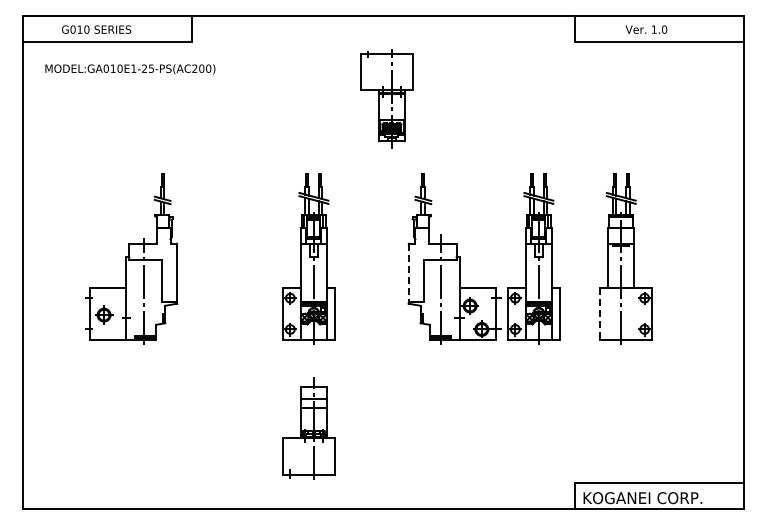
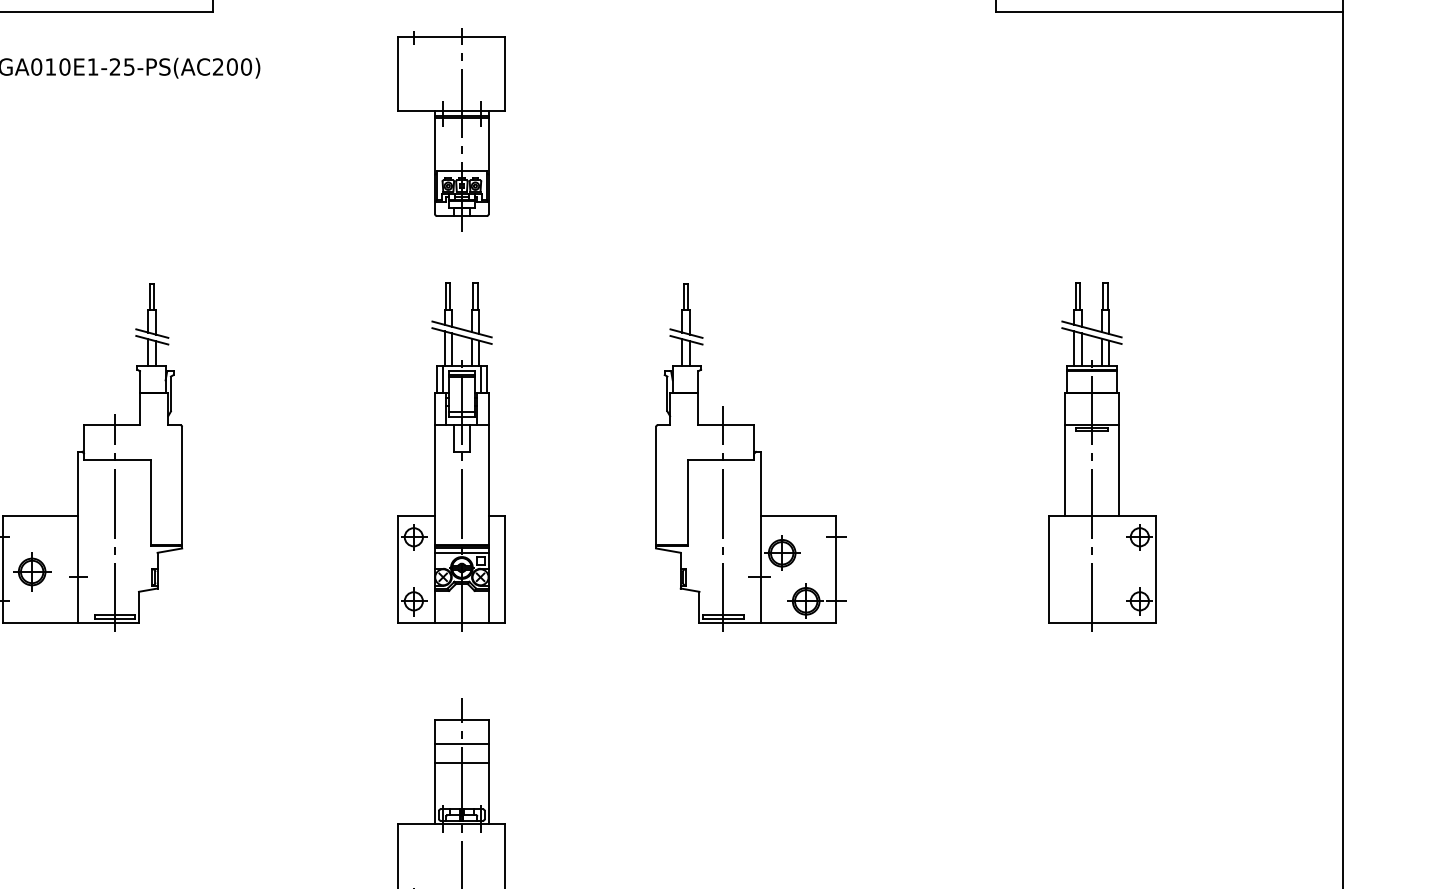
part: (386, 98) -> (451, 128), moved
part: (533, 258) -> (912, 455), removed
line: (408, 273) -> (655, 486), dashed -> solid
line: (600, 314) -> (1049, 570), dashed -> solid

